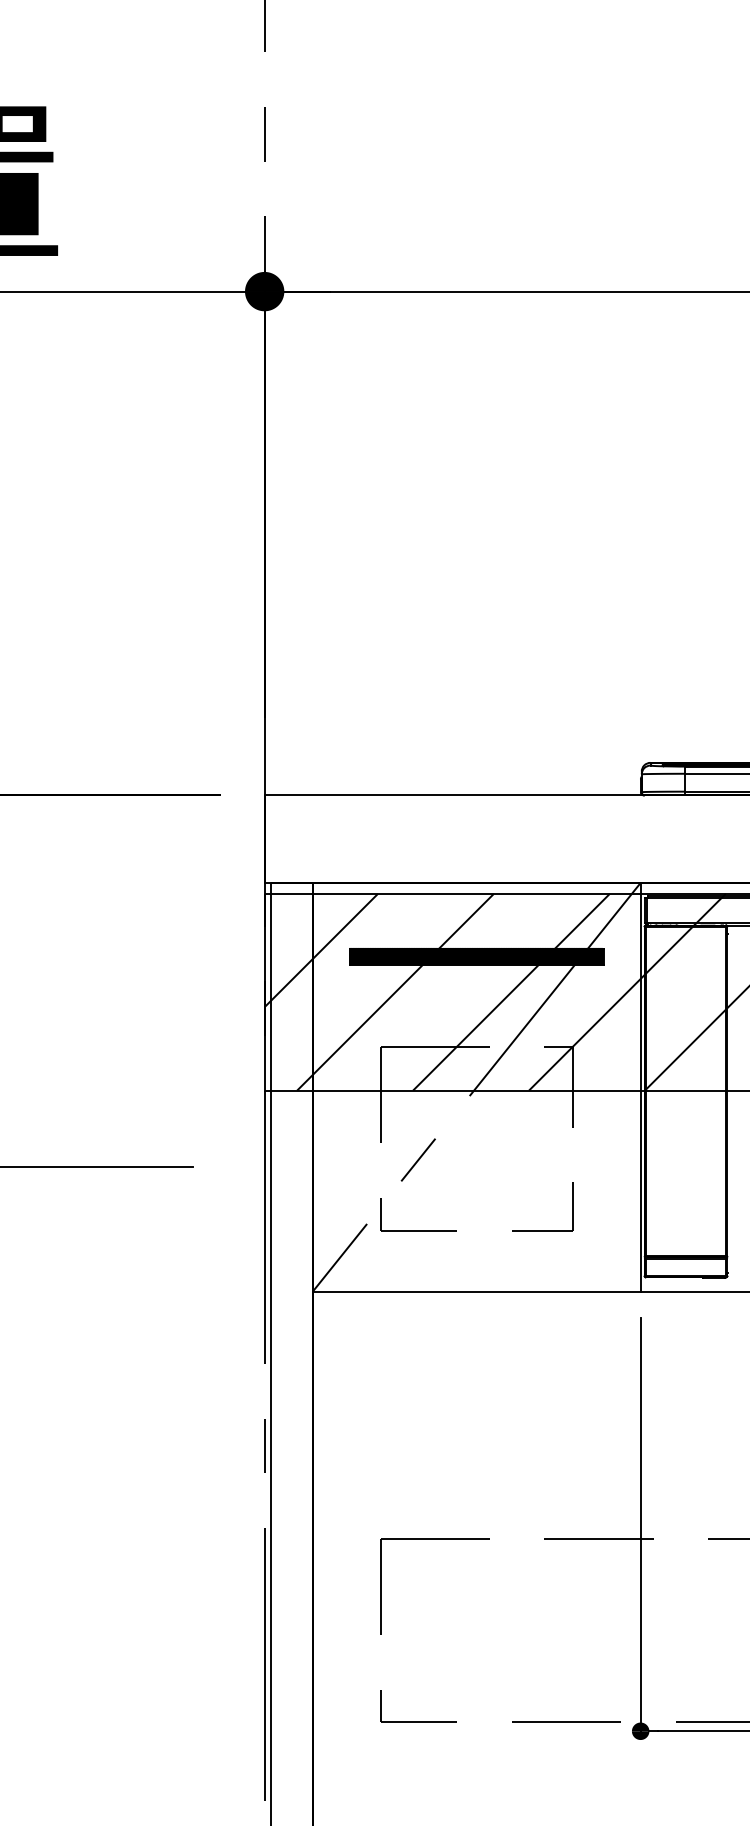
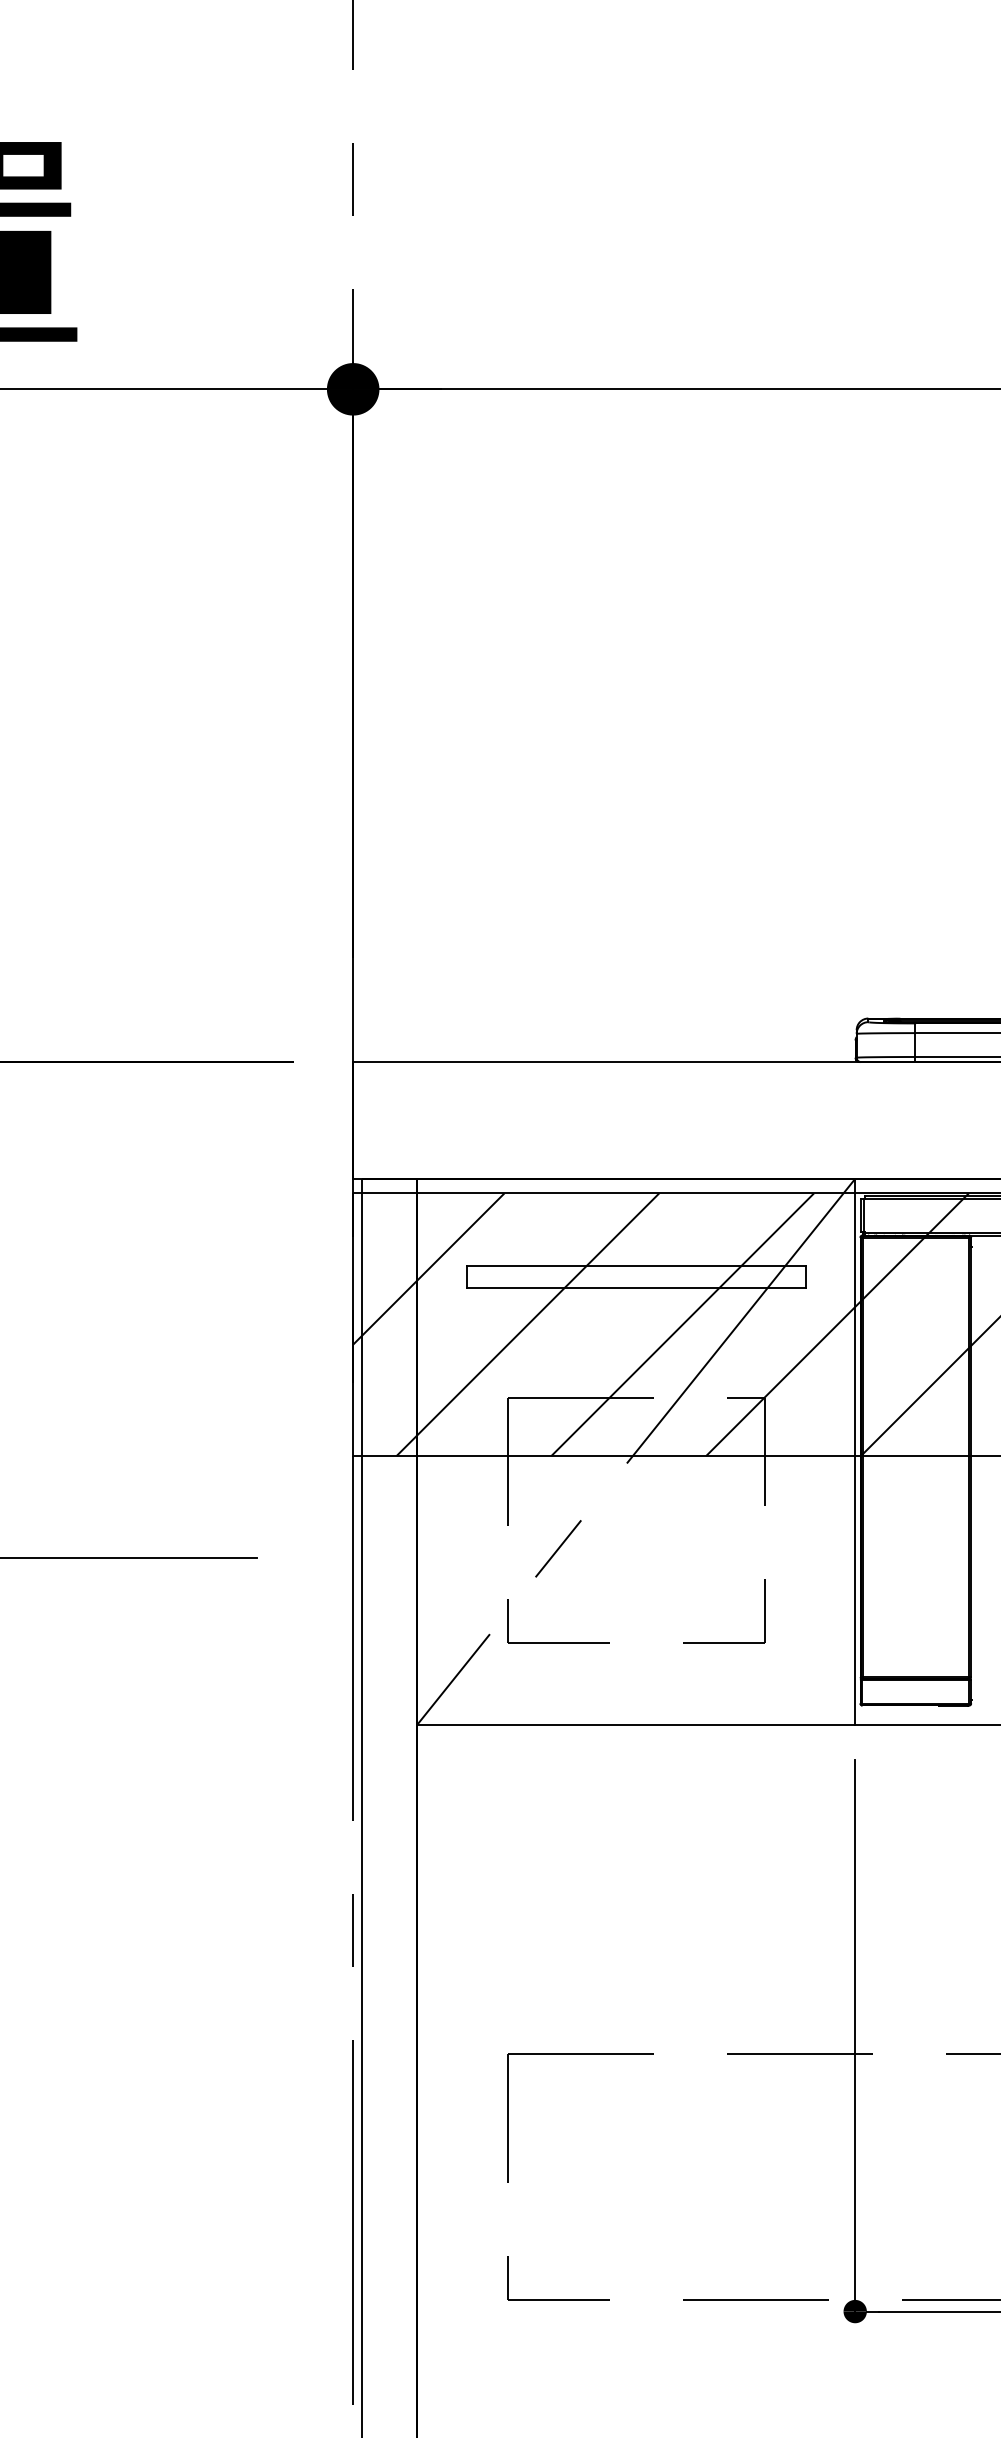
hatch: (476, 956) -> (636, 1277), removed

